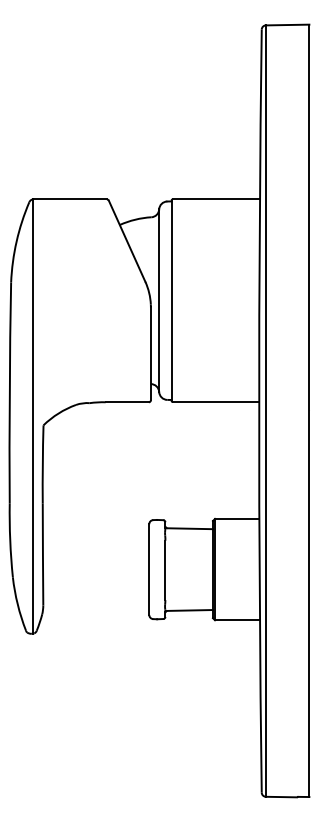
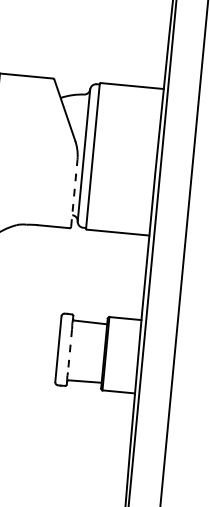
line: (150, 353) -> (74, 193), solid -> dashed
line: (165, 570) -> (70, 350), solid -> dashed

